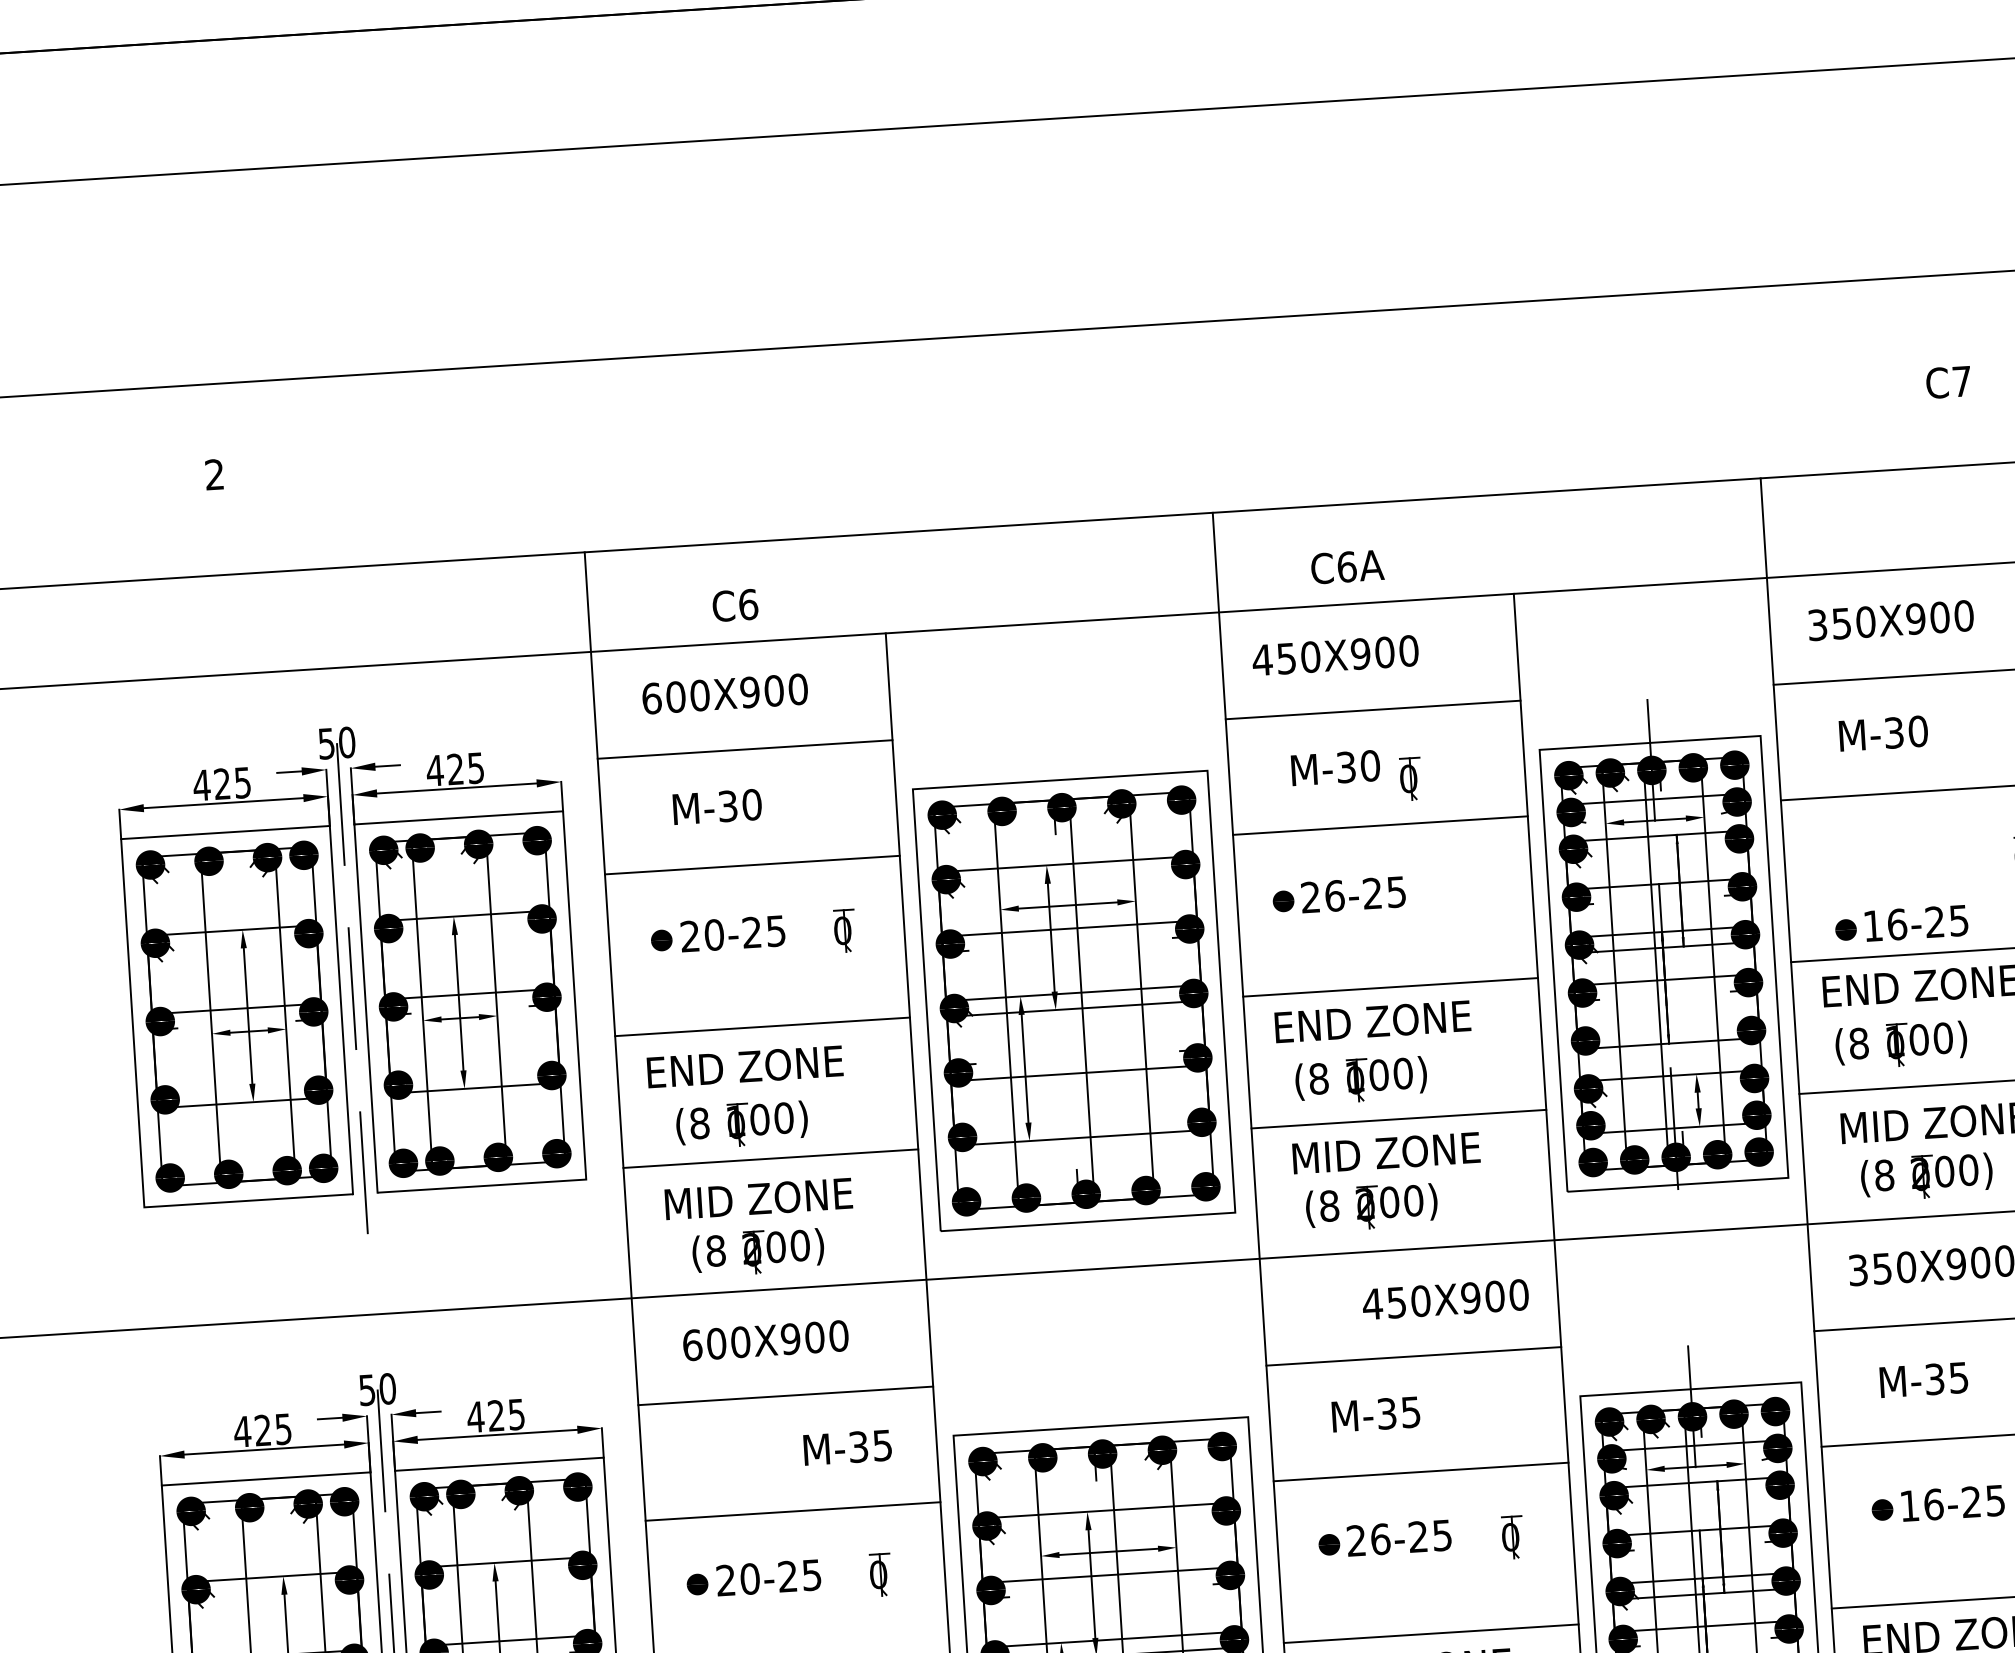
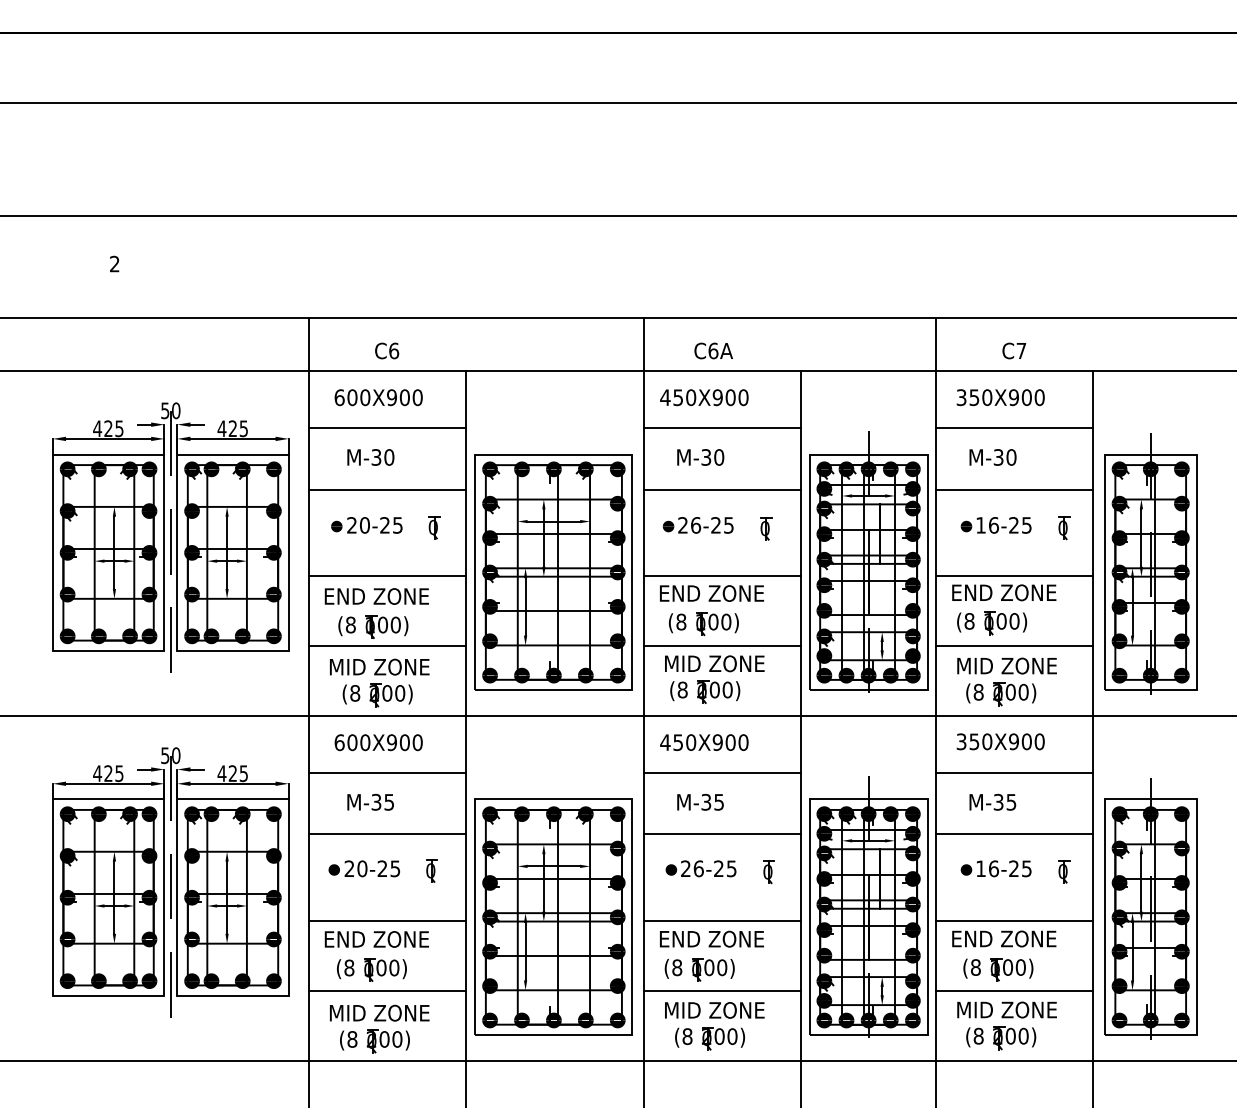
text: (1948, 381) -> (1014, 350), moved
part: (1411, 778) -> (766, 528), moved
text: (1900, 924) -> (995, 525), moved
text: (1445, 1299) -> (704, 742), moved
text: (847, 1446) -> (370, 801), moved

